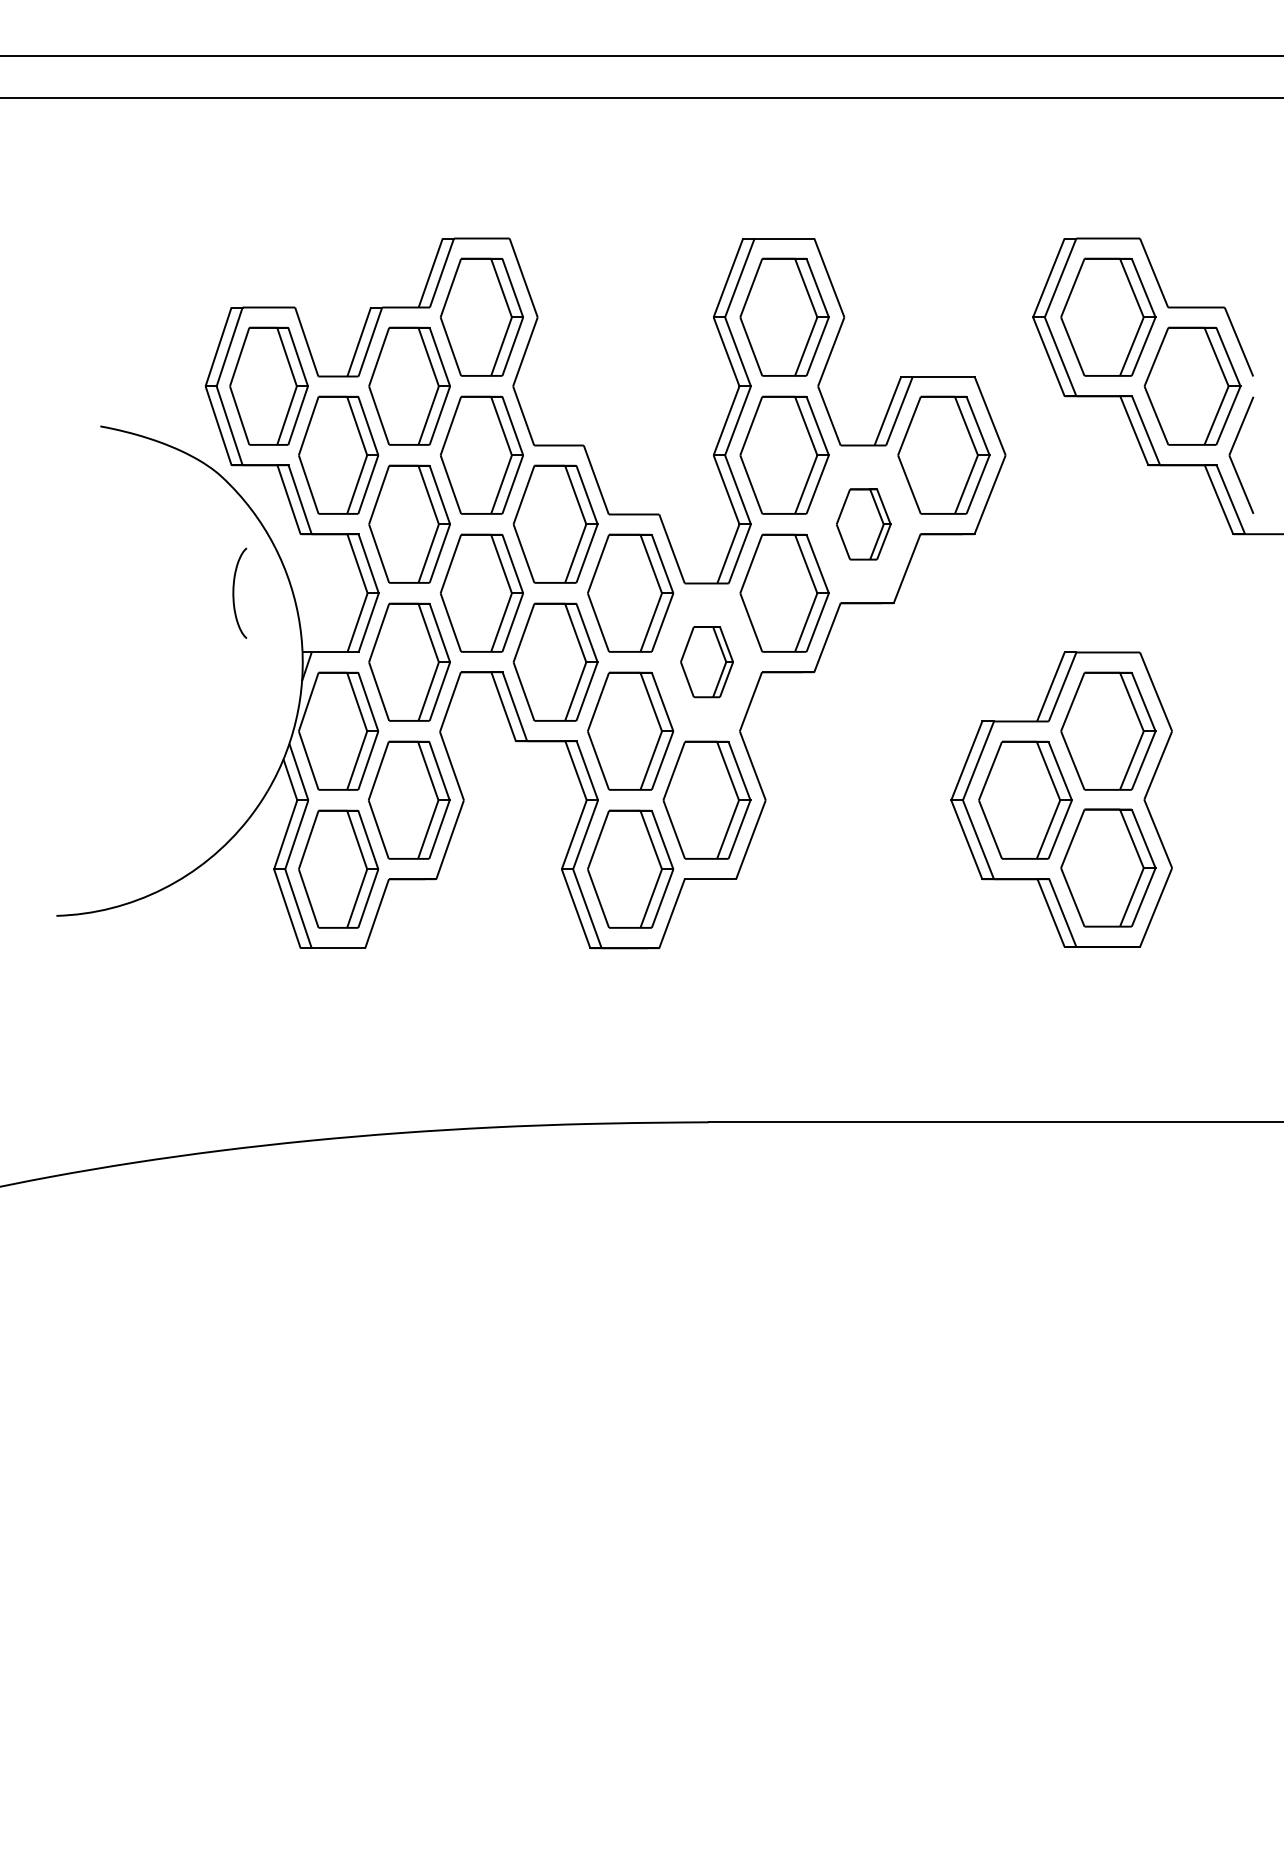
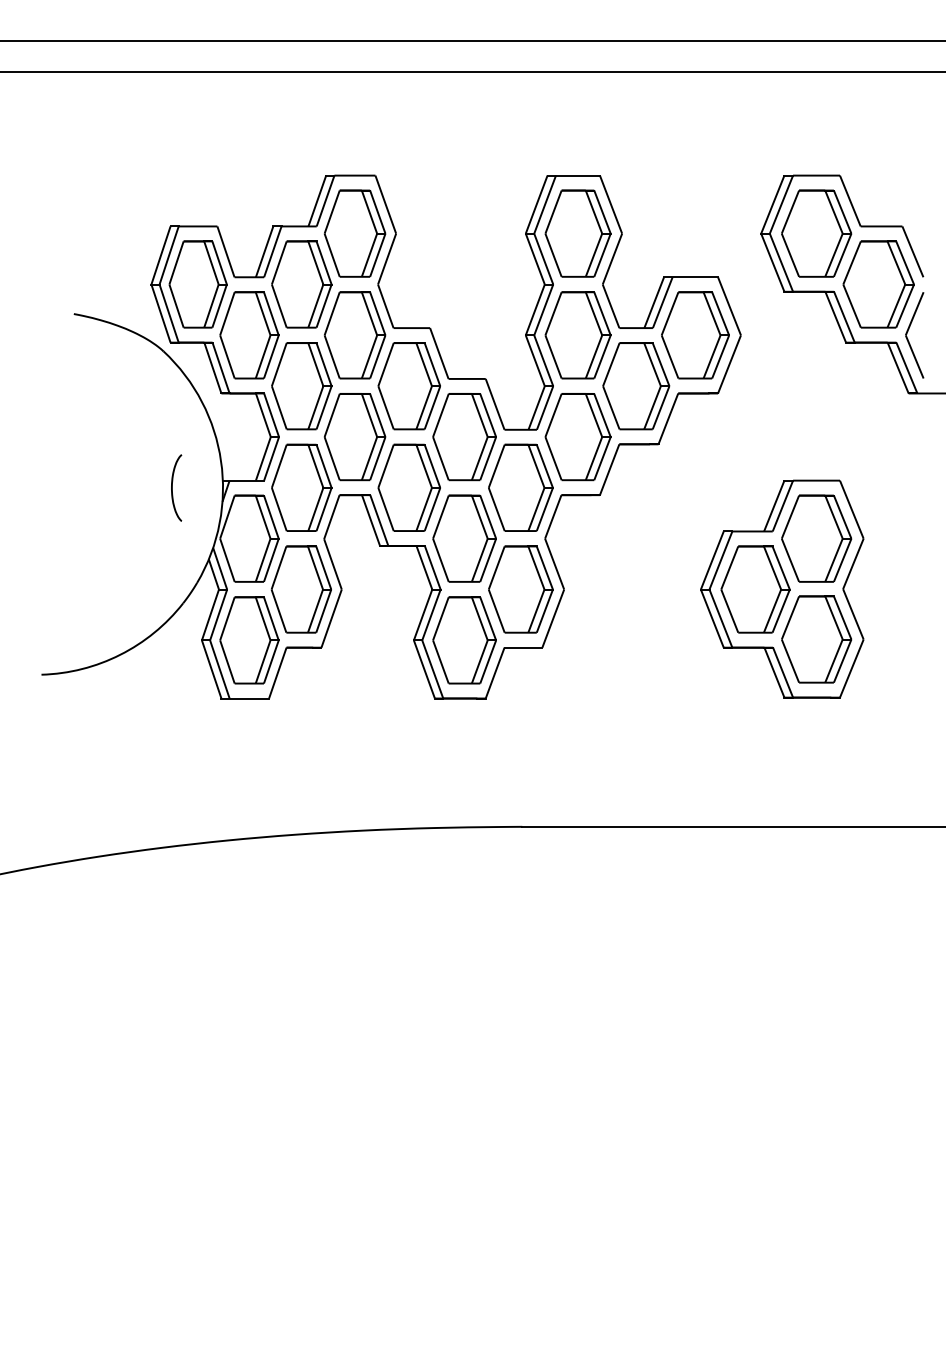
part: (863, 524) -> (636, 386), size x1.67
curve: (234, 592) -> (172, 487), moved
part: (706, 661) -> (520, 487), size x1.67

